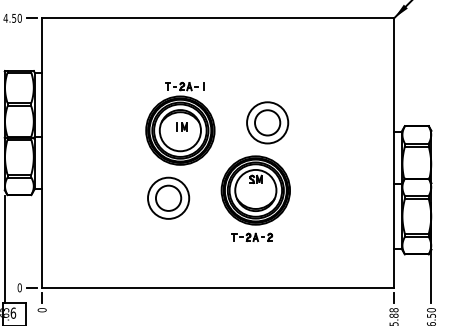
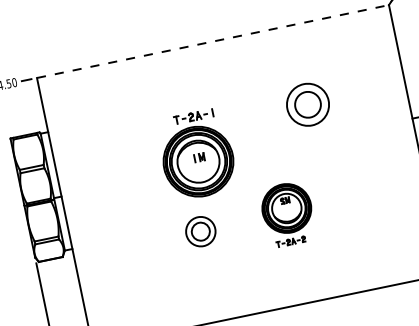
line: (218, 18) -> (213, 41), solid -> dashed
part: (267, 122) -> (307, 104), moved
part: (168, 197) -> (200, 231), size x0.7
part: (255, 198) -> (287, 213), size x0.7

